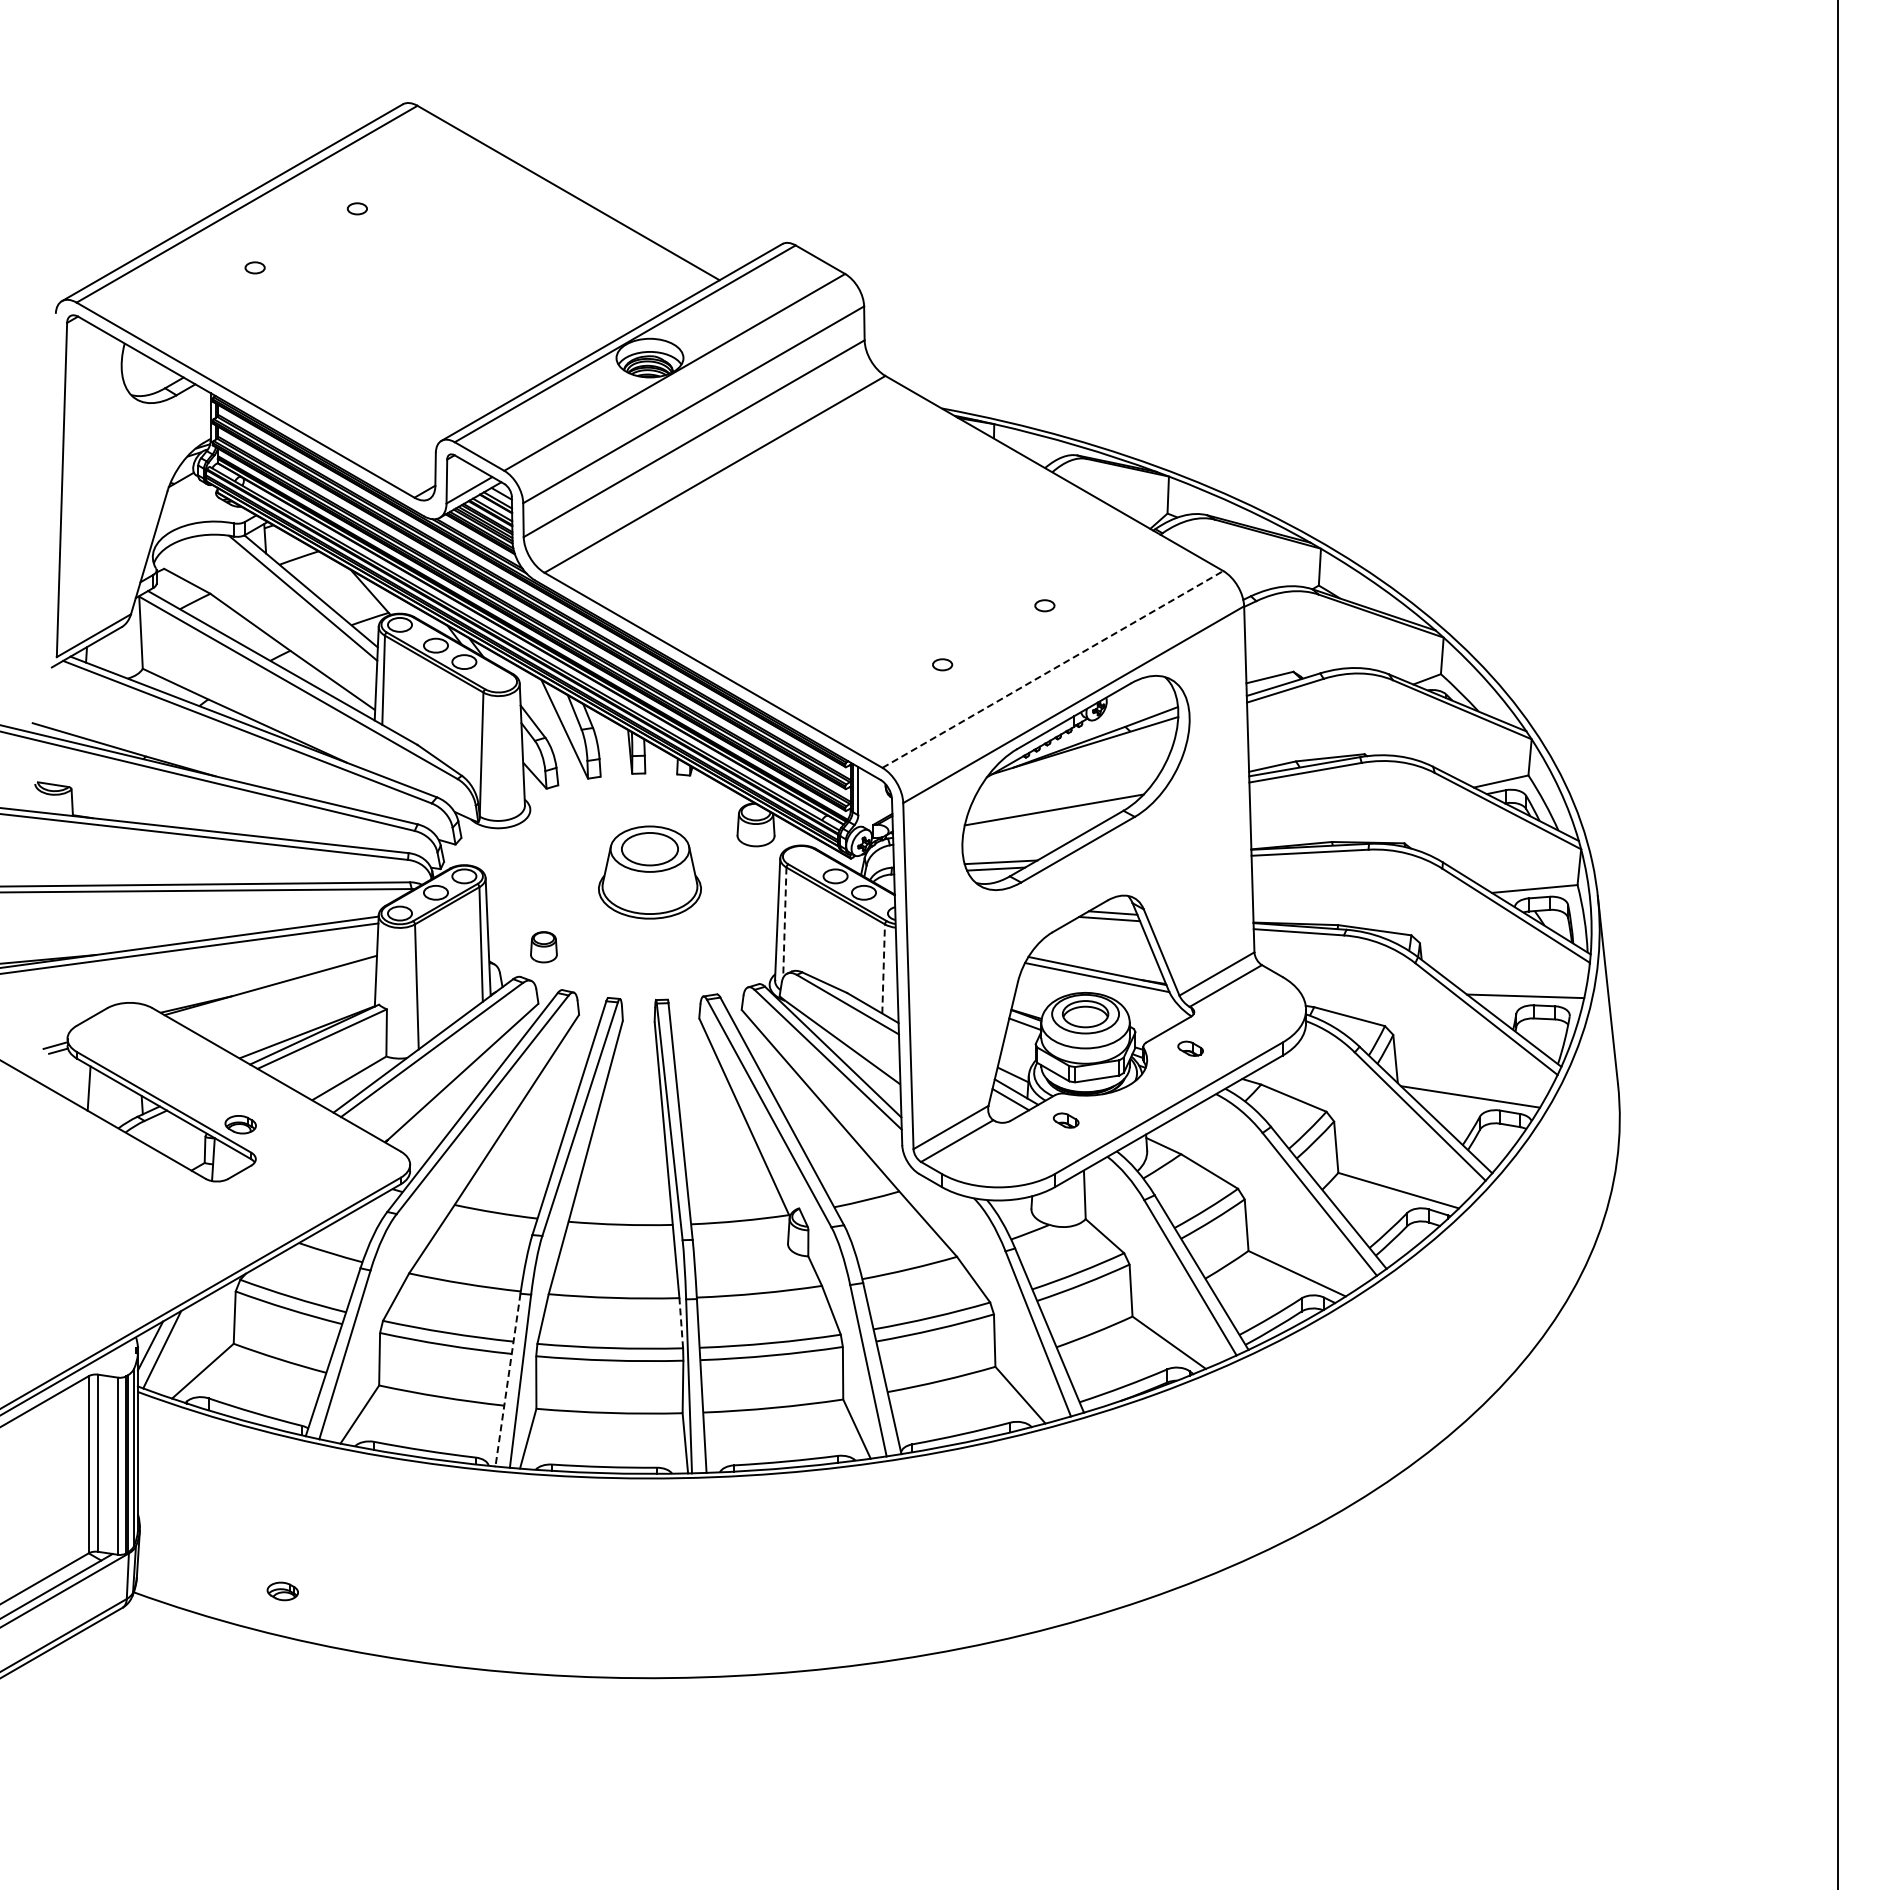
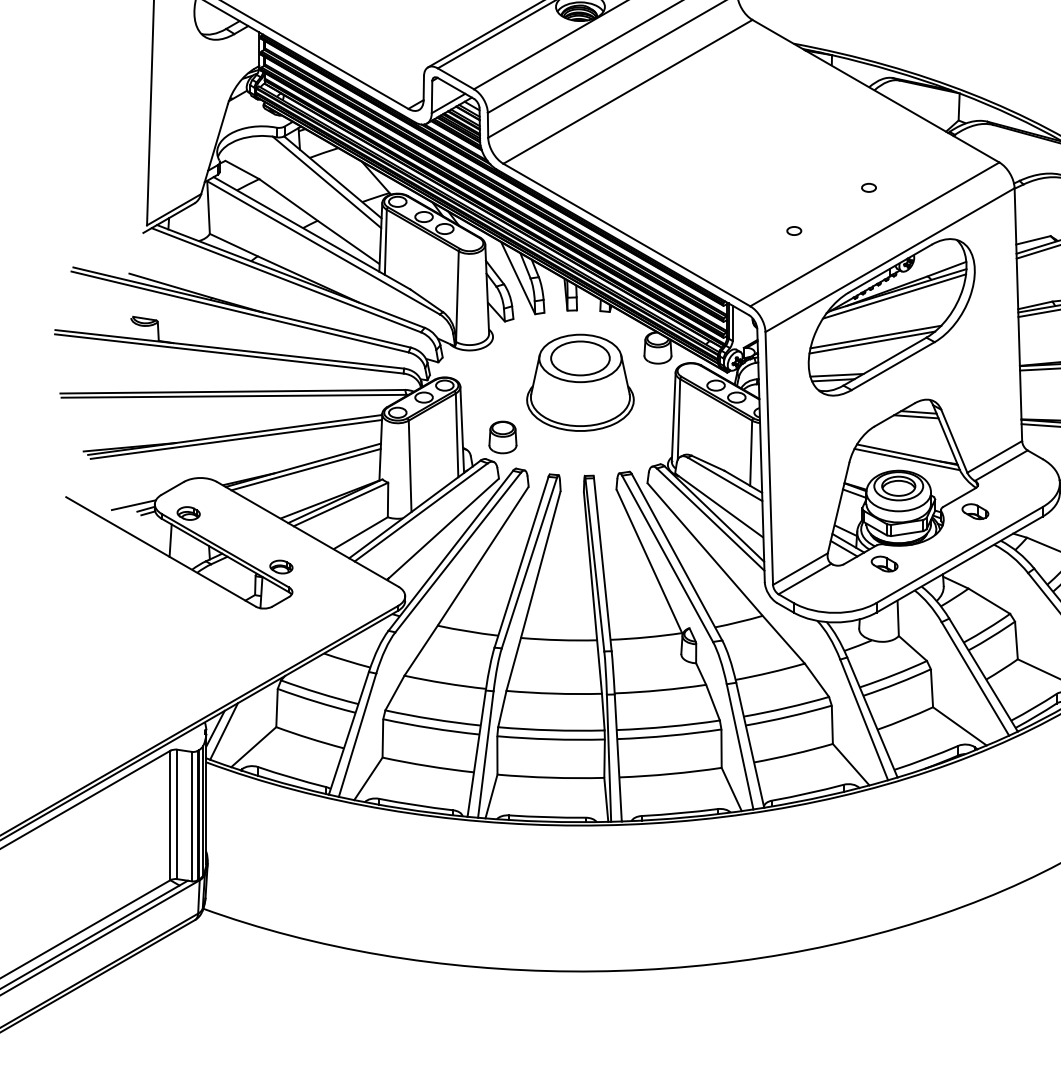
line: (1052, 669) -> (874, 234), dashed -> solid
line: (1079, 754) -> (894, 296), added
line: (1049, 817) -> (872, 342), added
part: (649, 872) -> (580, 382), size x1.43
line: (784, 923) -> (678, 420), dashed -> solid
part: (543, 946) -> (502, 436), size x1.43
line: (883, 968) -> (751, 452), dashed -> solid
line: (274, 991) -> (306, 469), added
line: (38, 1039) -> (133, 504), added
part: (1190, 1048) -> (975, 511), size x1.43
part: (1065, 1120) -> (884, 563), size x1.43
line: (681, 1322) -> (603, 711), dashed -> solid
line: (507, 1380) -> (476, 753), dashed -> solid
part: (282, 1591) -> (188, 513), moved

